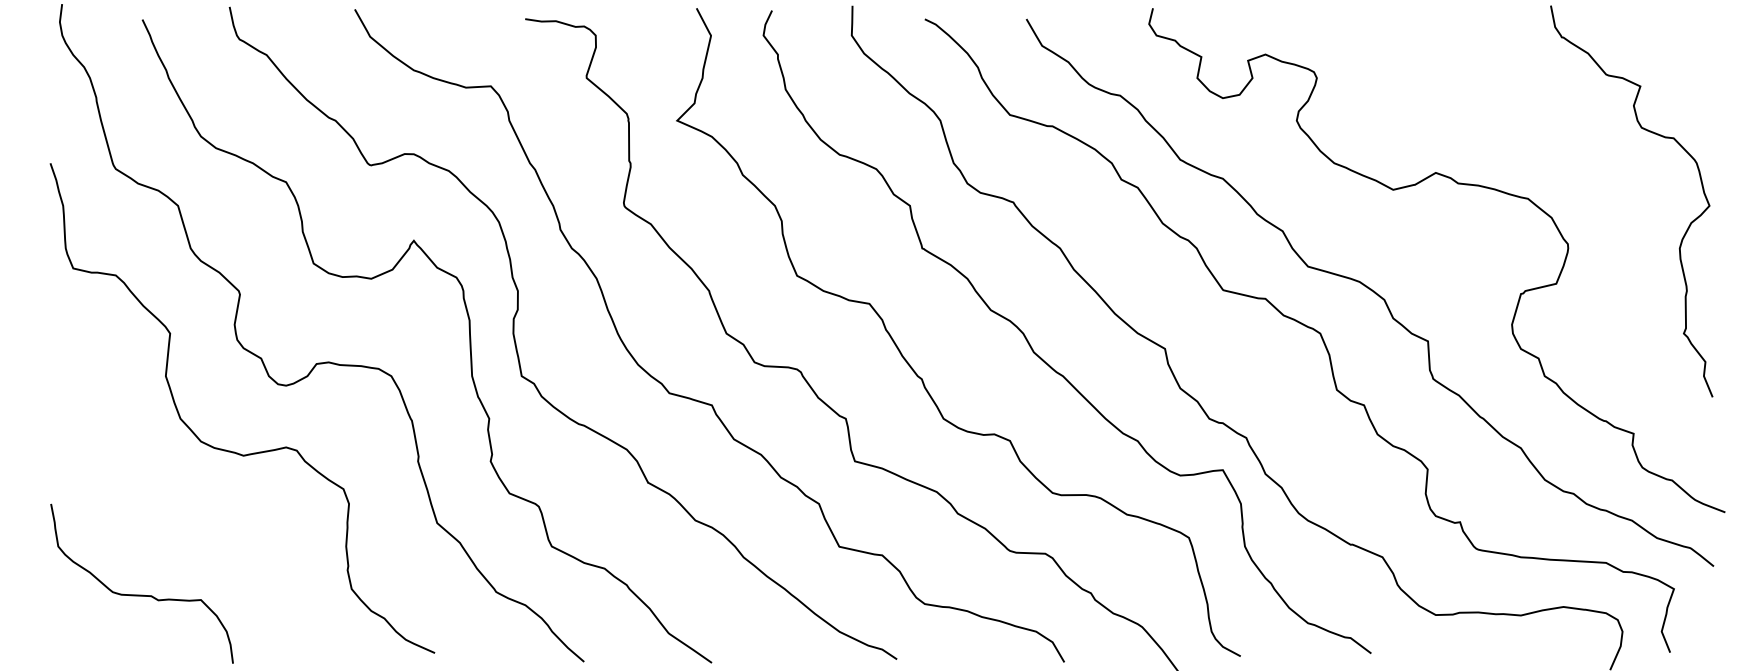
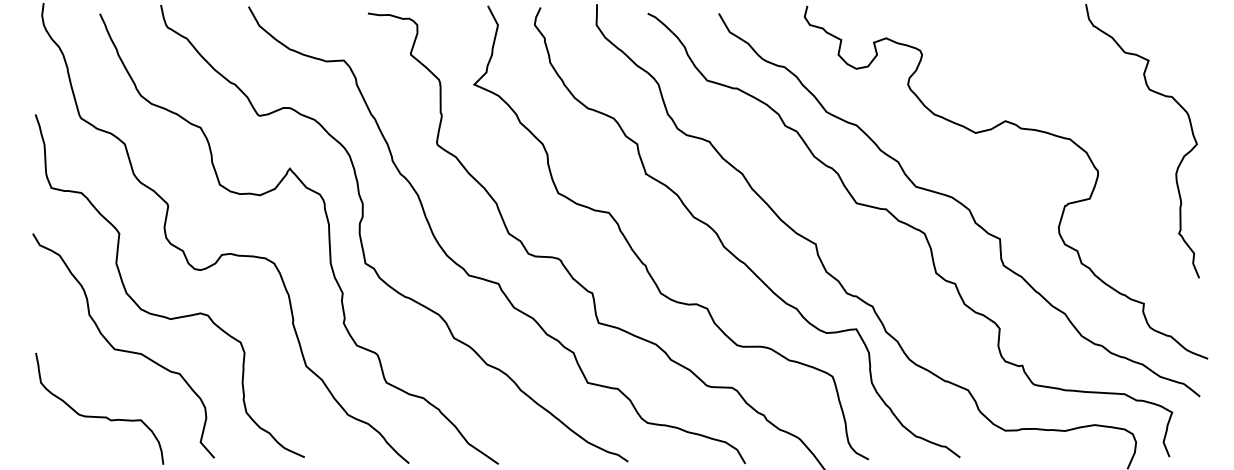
curve: (174, 499) -> (122, 349), added

